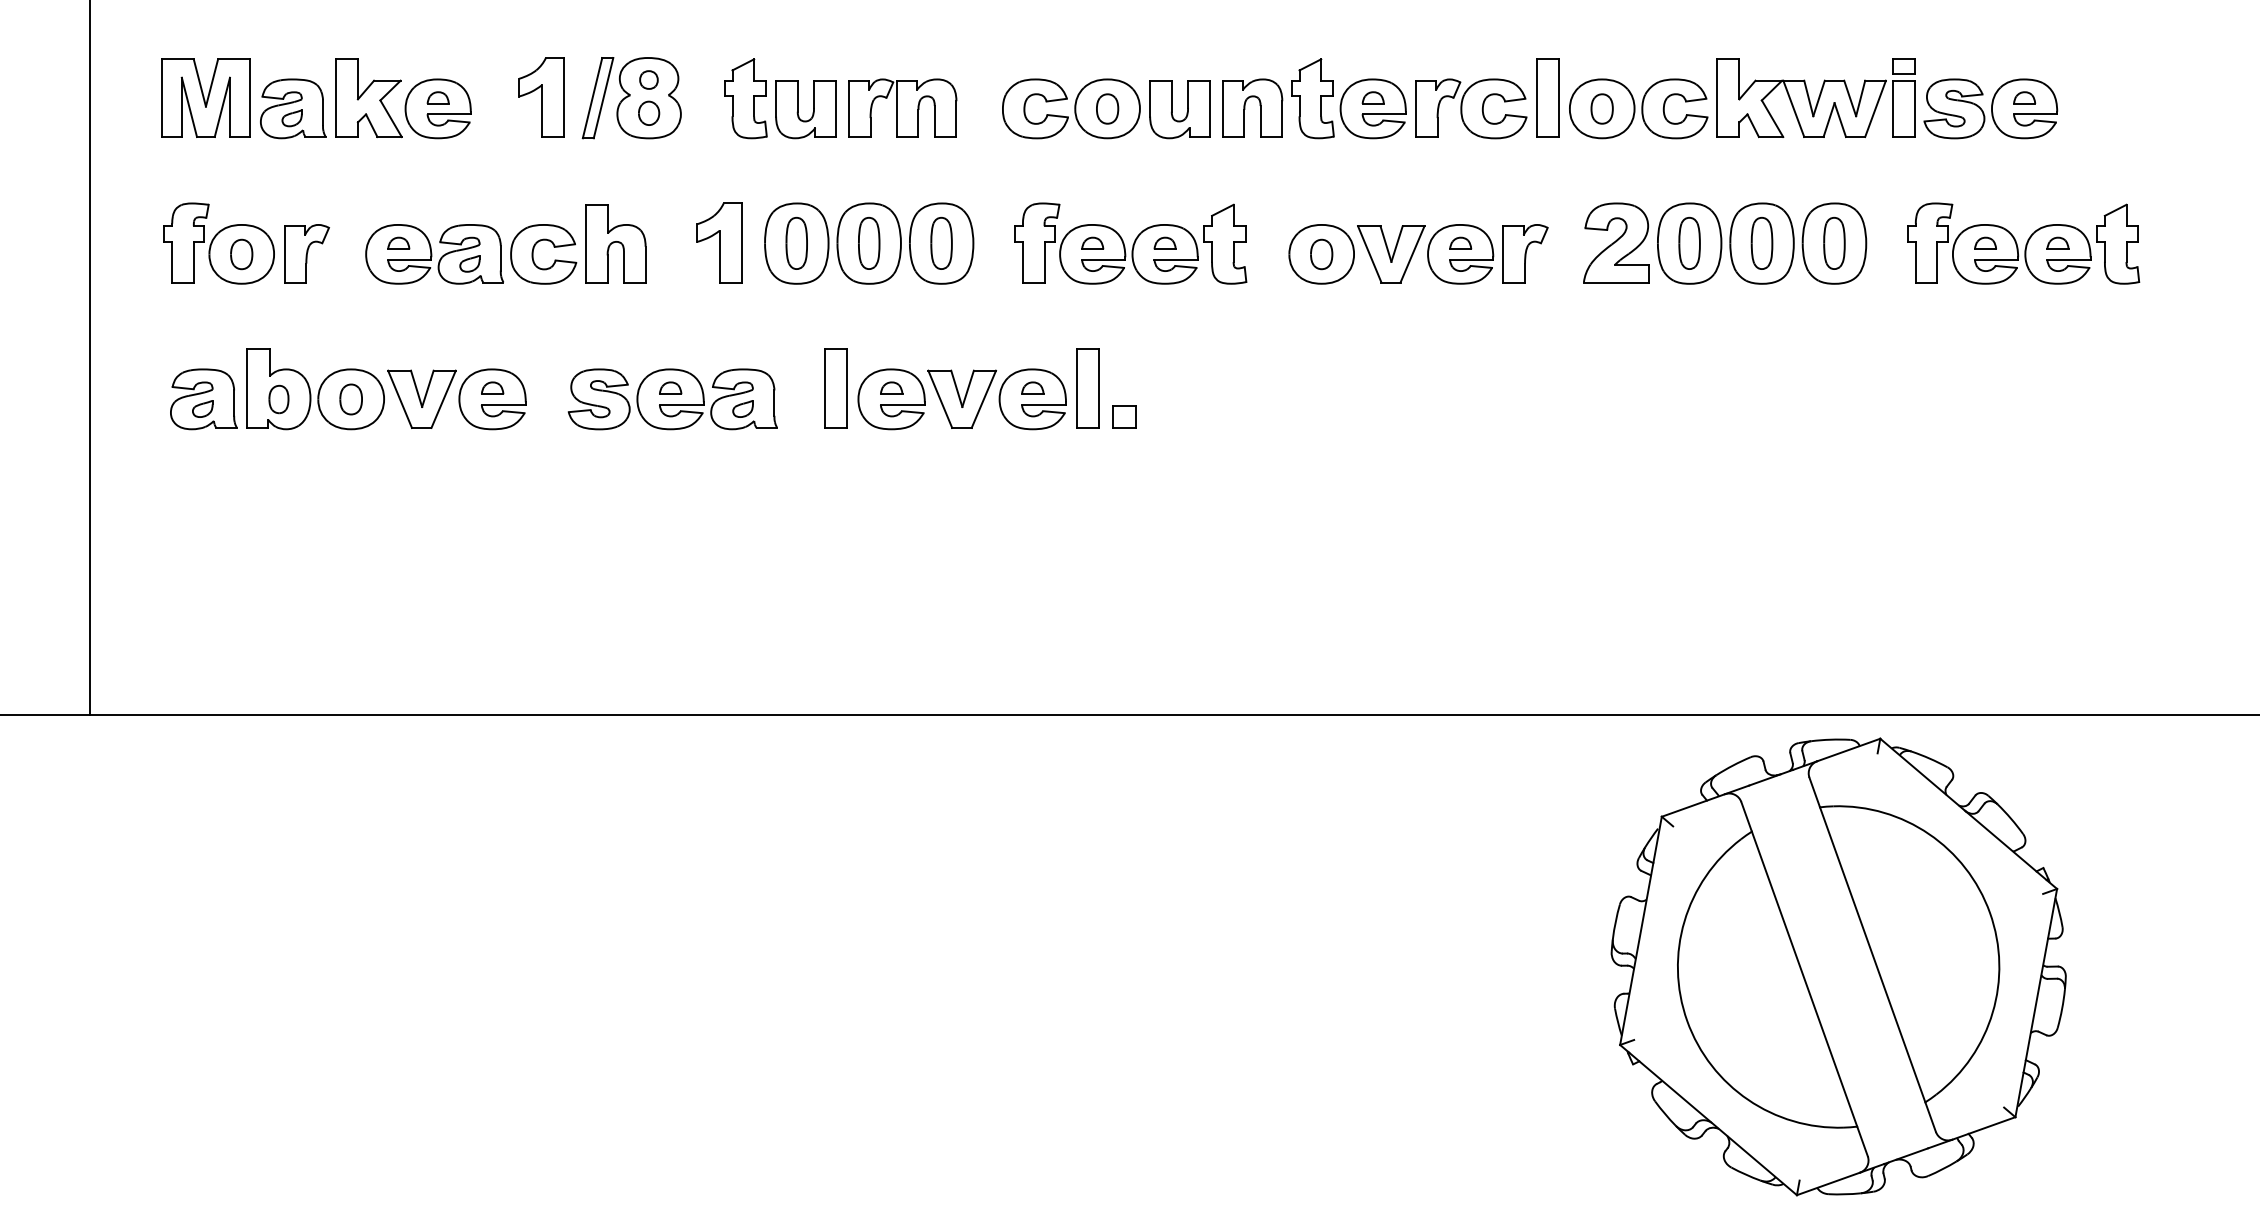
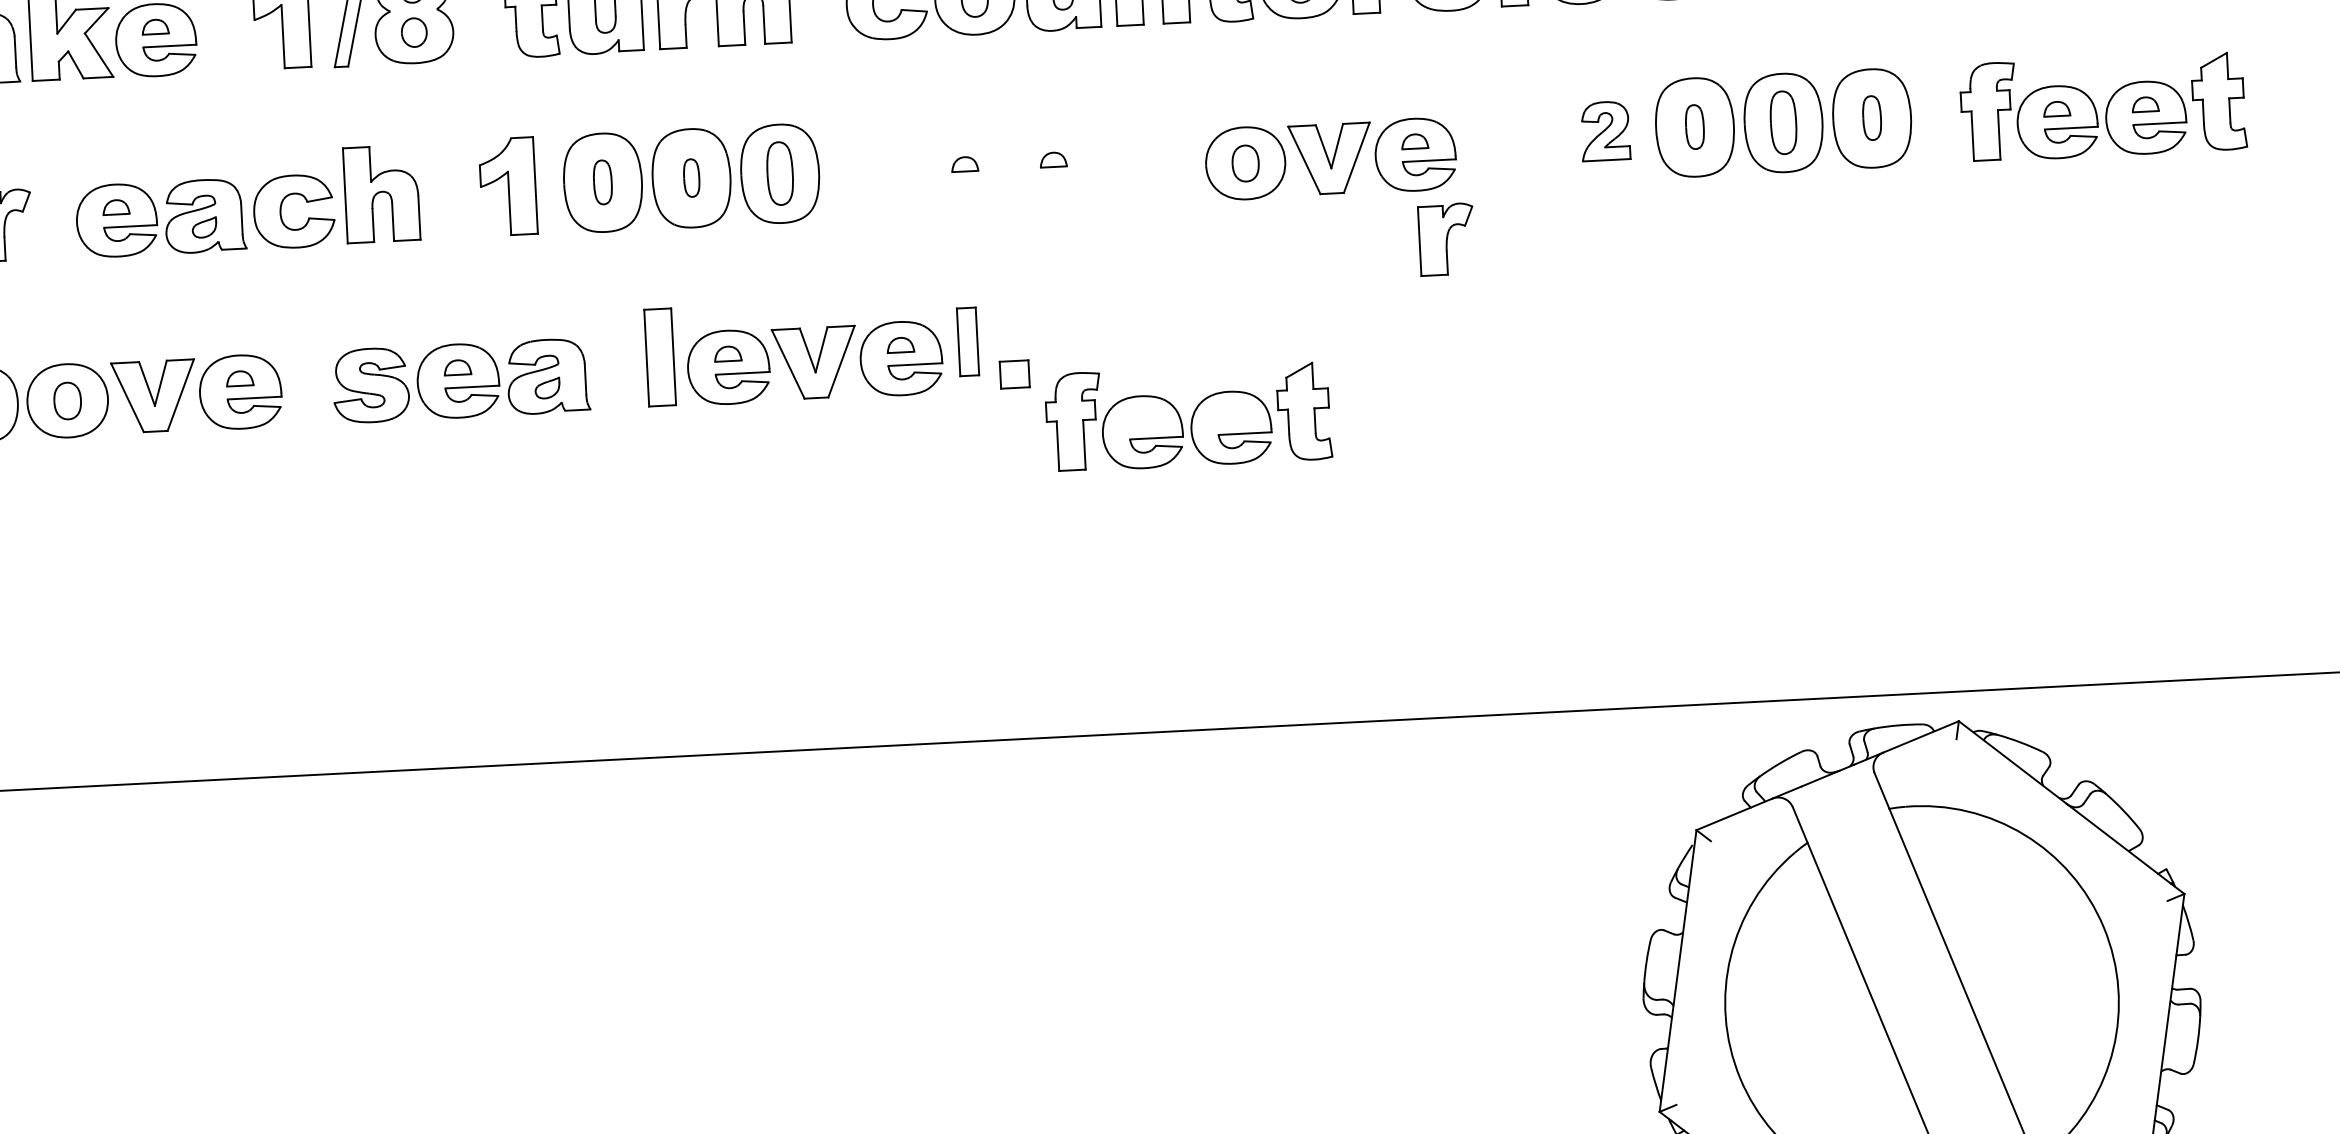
part: (796, 242) -> (602, 181), size x0.7
part: (1616, 242) -> (1605, 130), size x0.6
part: (1689, 242) -> (1694, 126), size x0.7
part: (1834, 242) -> (1872, 117), size x0.7
part: (869, 243) -> (691, 178), size x0.6
part: (1130, 243) -> (1188, 416), moved
part: (1525, 253) -> (1446, 239), moved
part: (1087, 388) -> (967, 341), size x0.7

